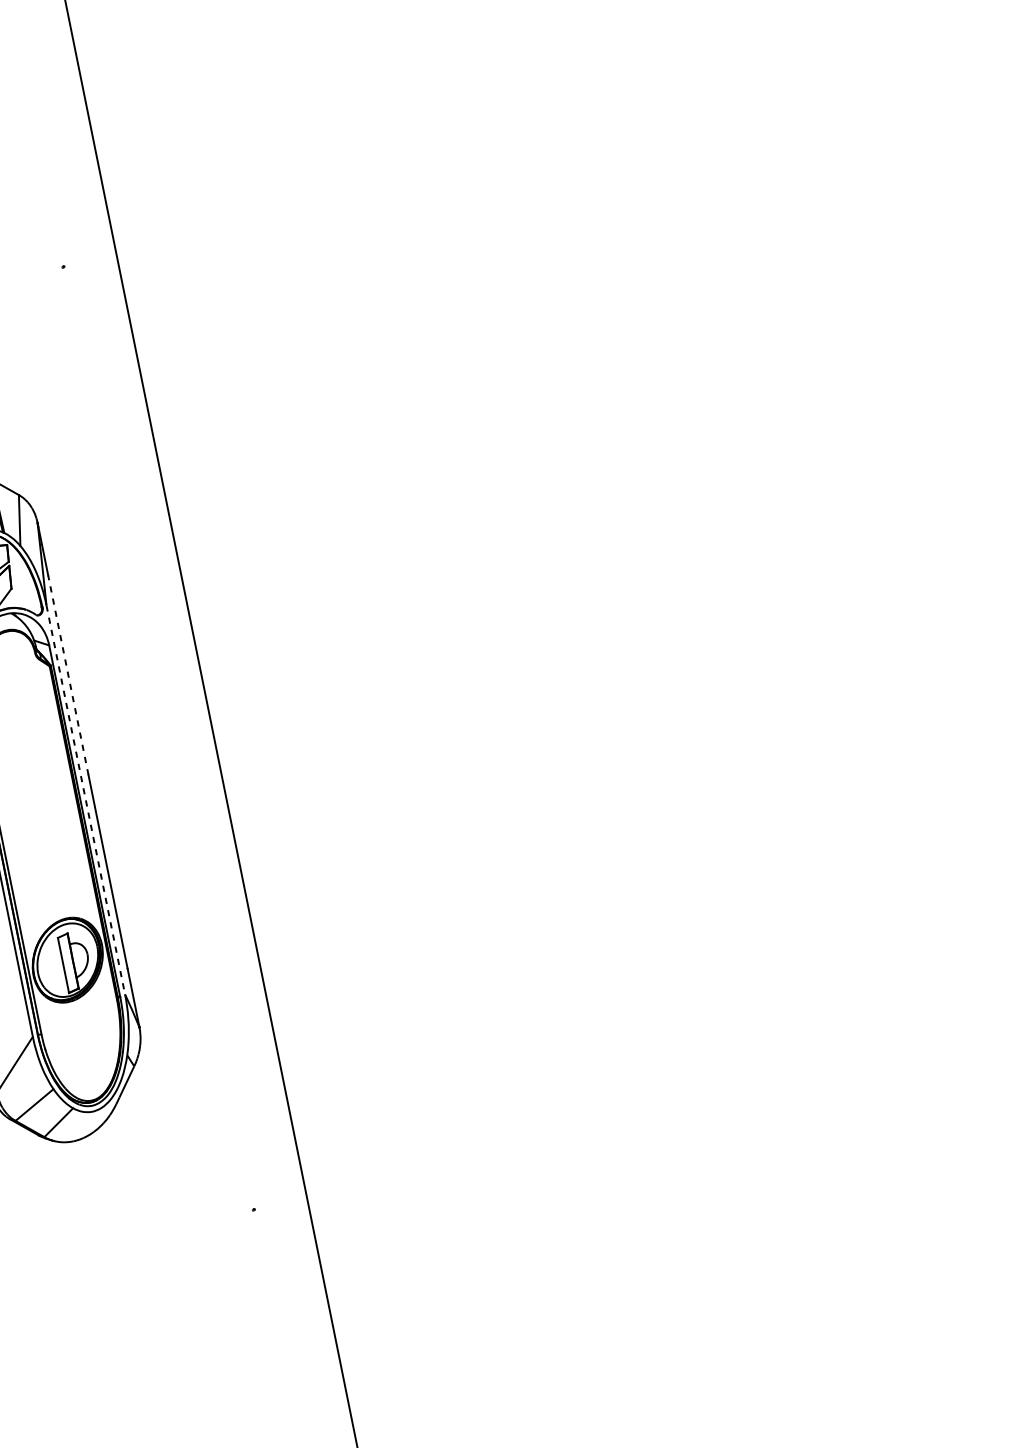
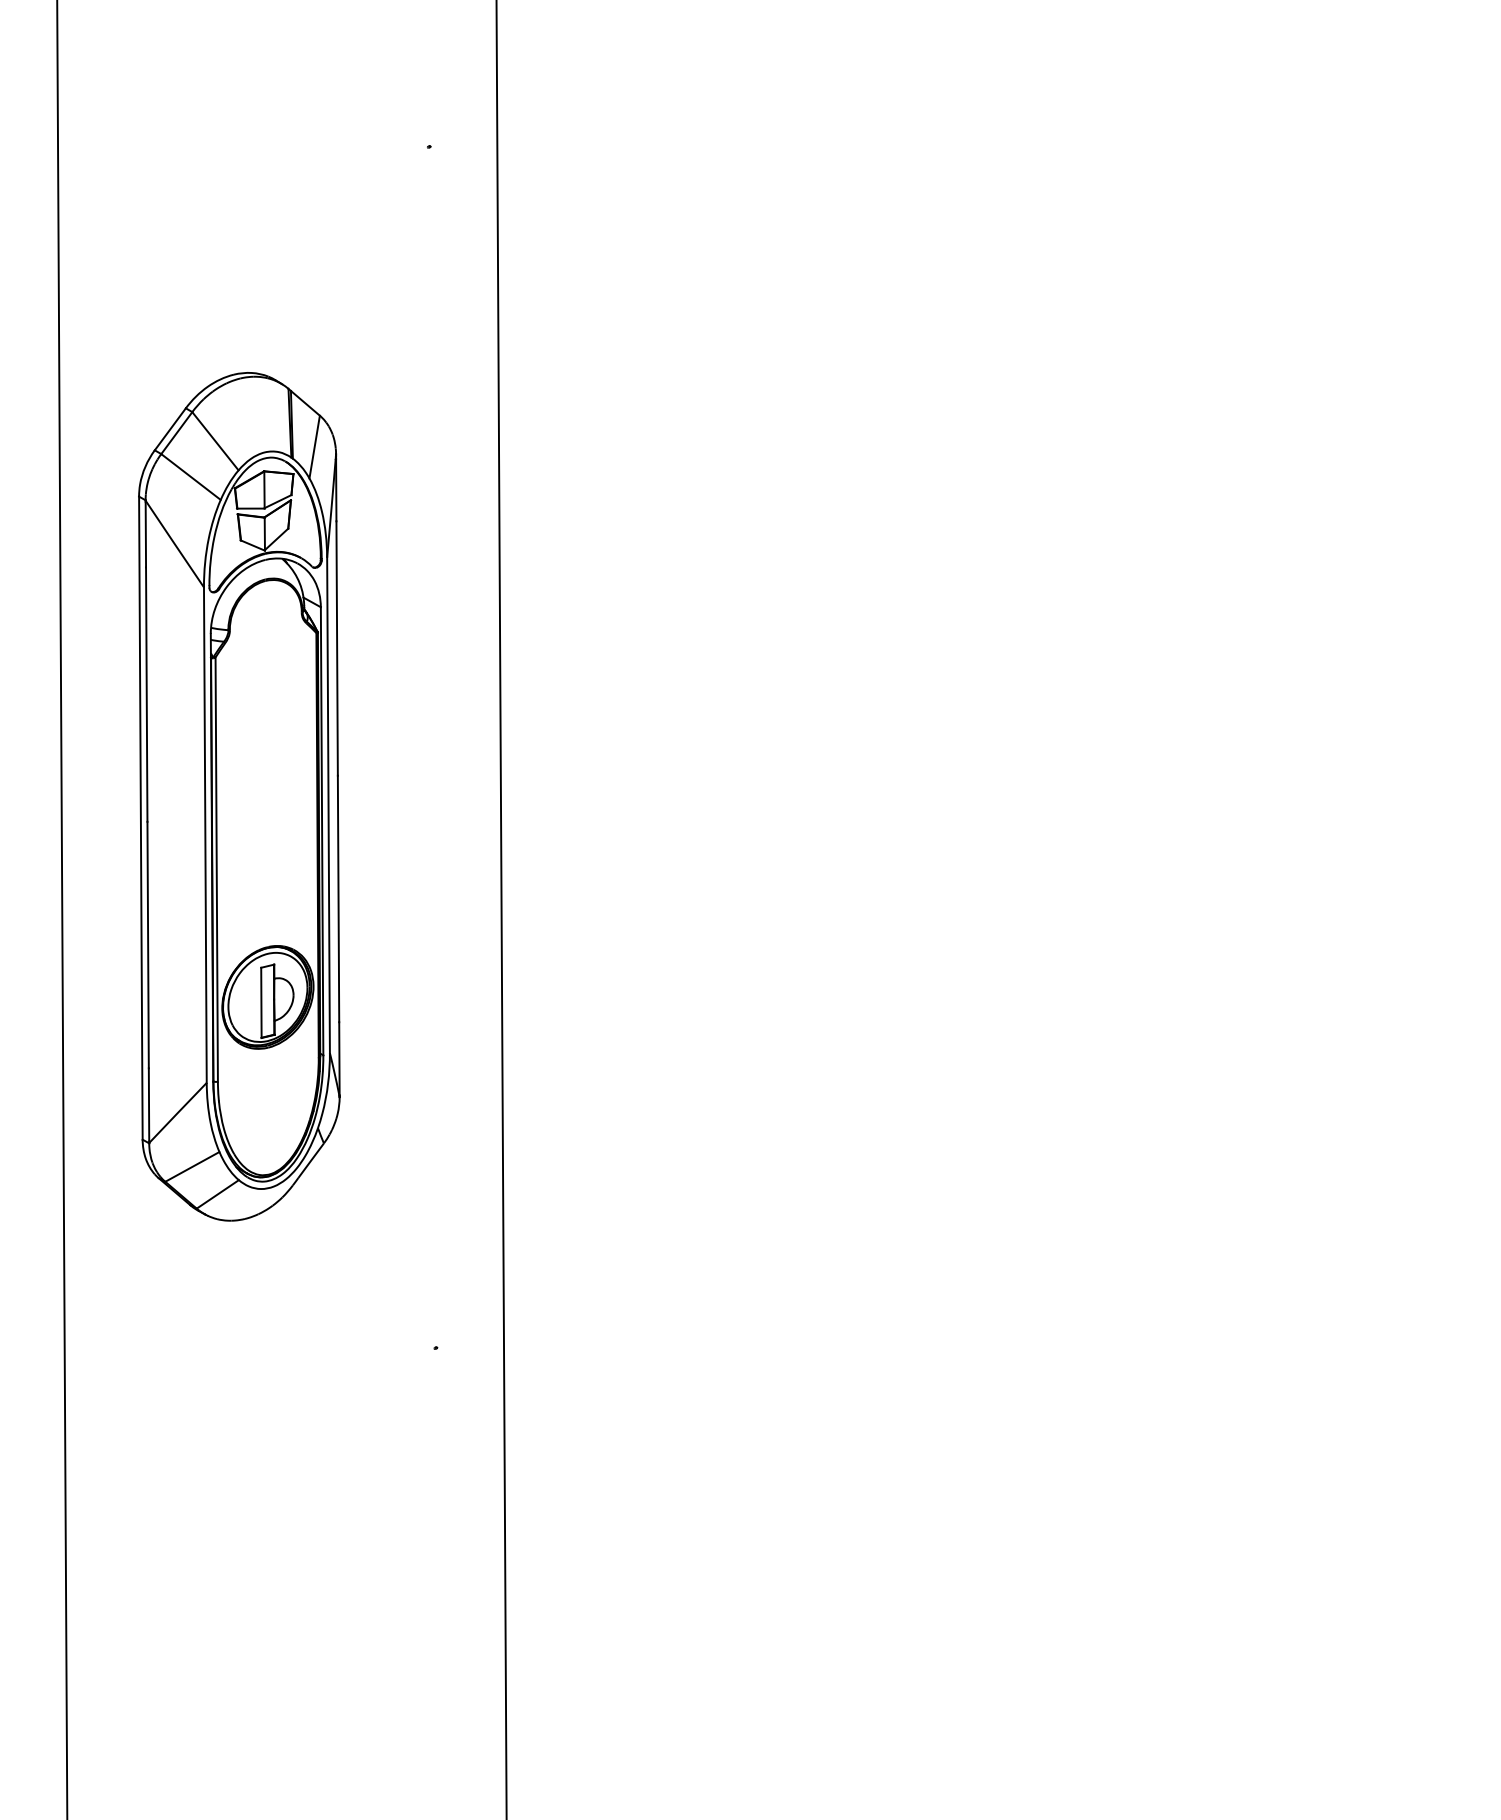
line: (68, 675) -> (337, 648), dashed -> solid
line: (85, 800) -> (328, 805), dashed -> solid

